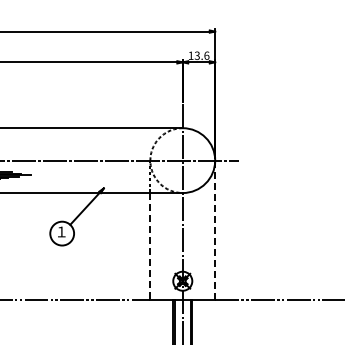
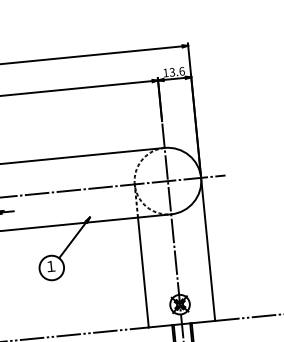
line: (215, 230) -> (208, 249), dashed -> solid
line: (150, 246) -> (143, 272), dashed -> solid

